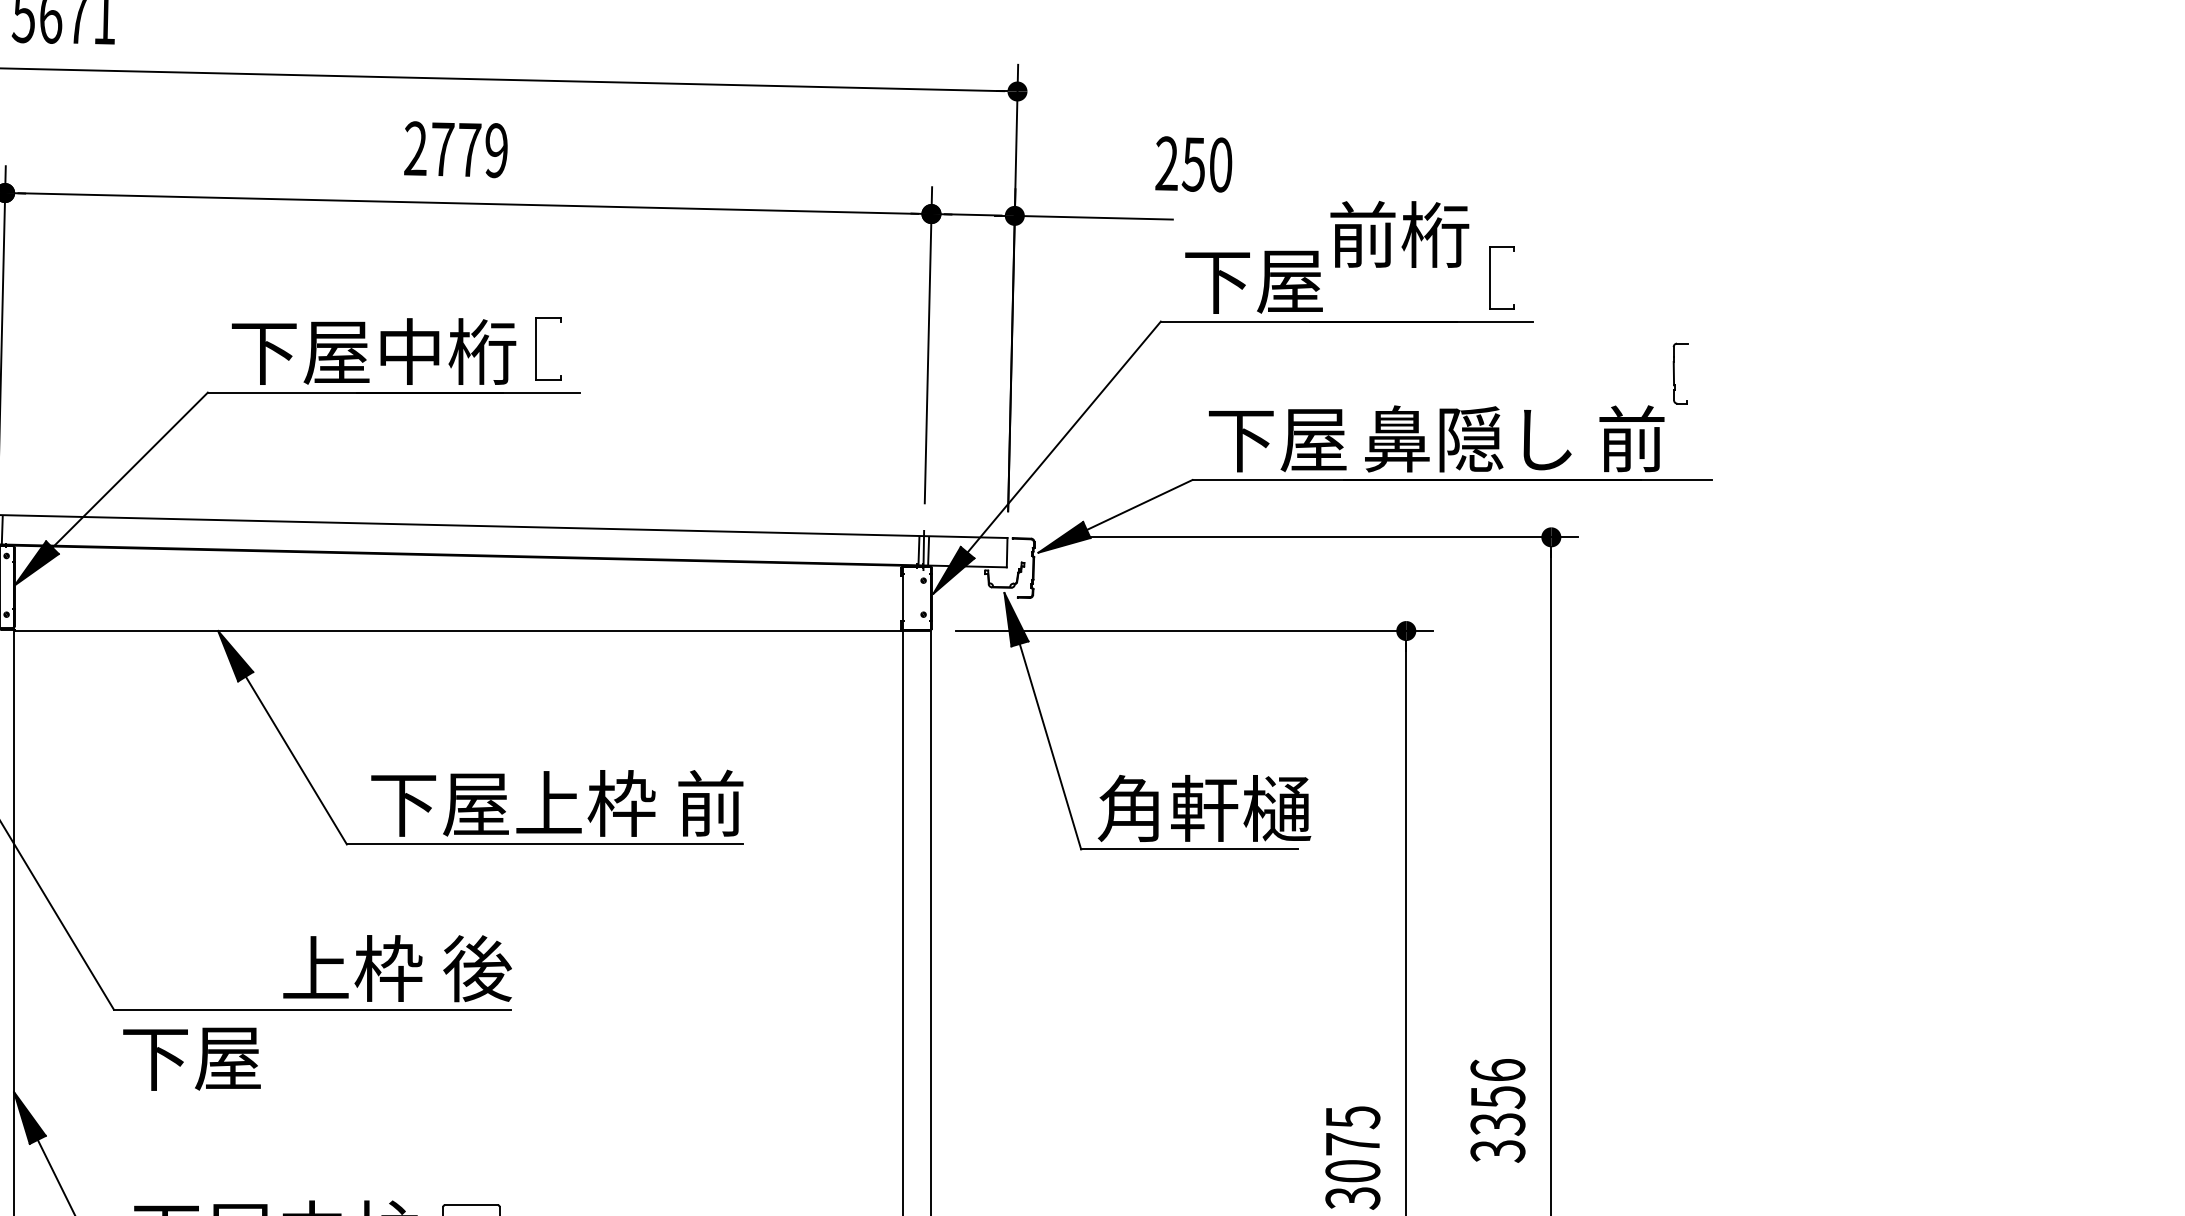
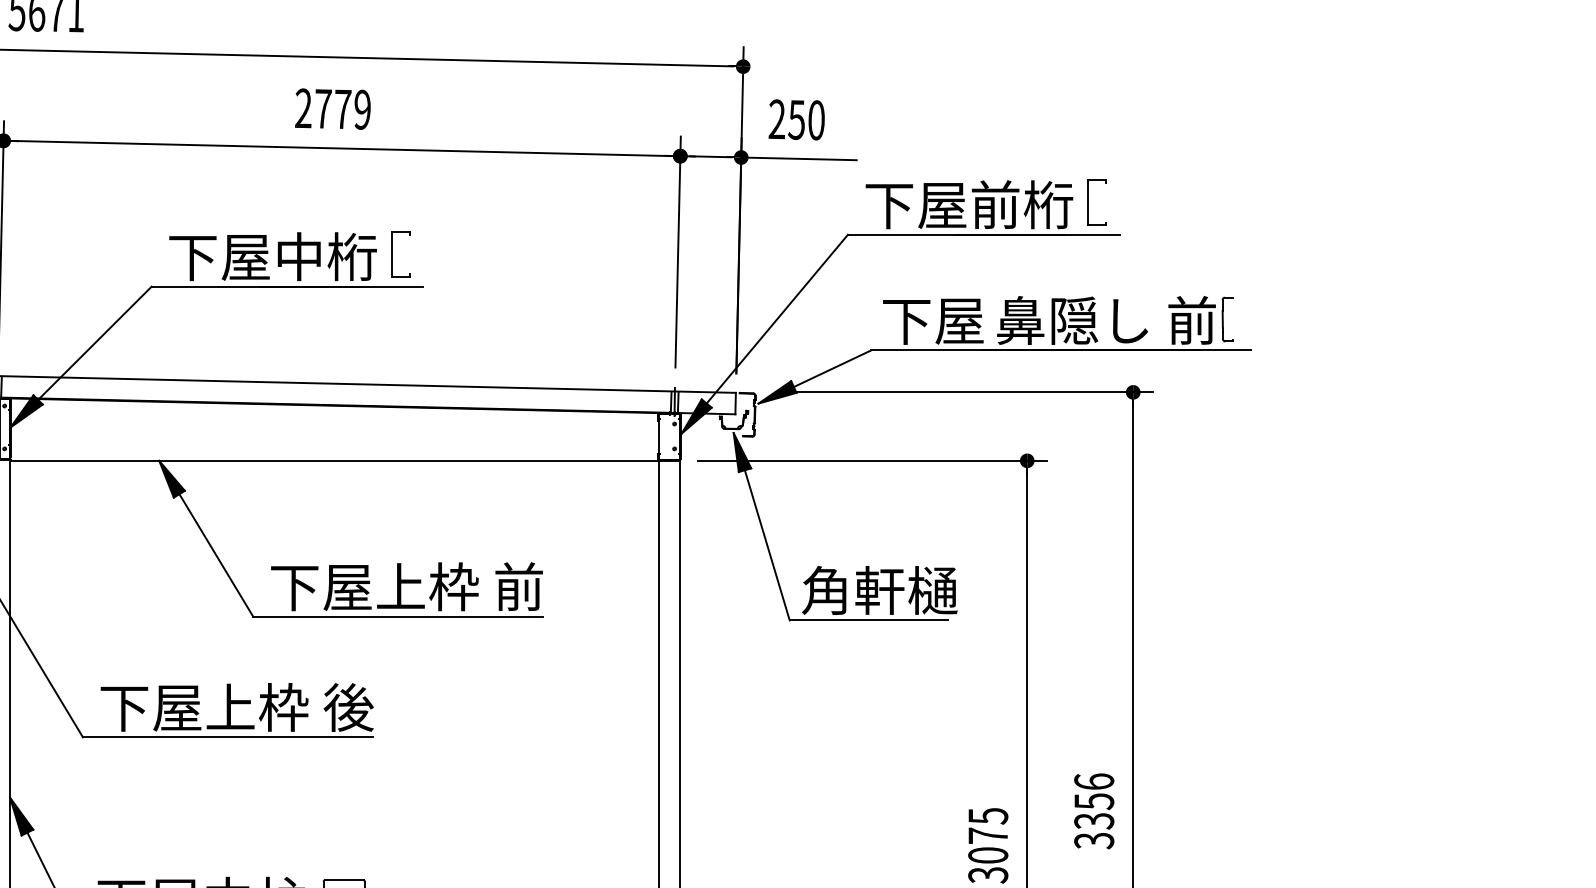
text: (1193, 164) -> (796, 119), moved
text: (1399, 234) -> (1022, 204), moved
part: (1680, 373) -> (1227, 319), moved
text: (191, 1058) -> (150, 708), moved

